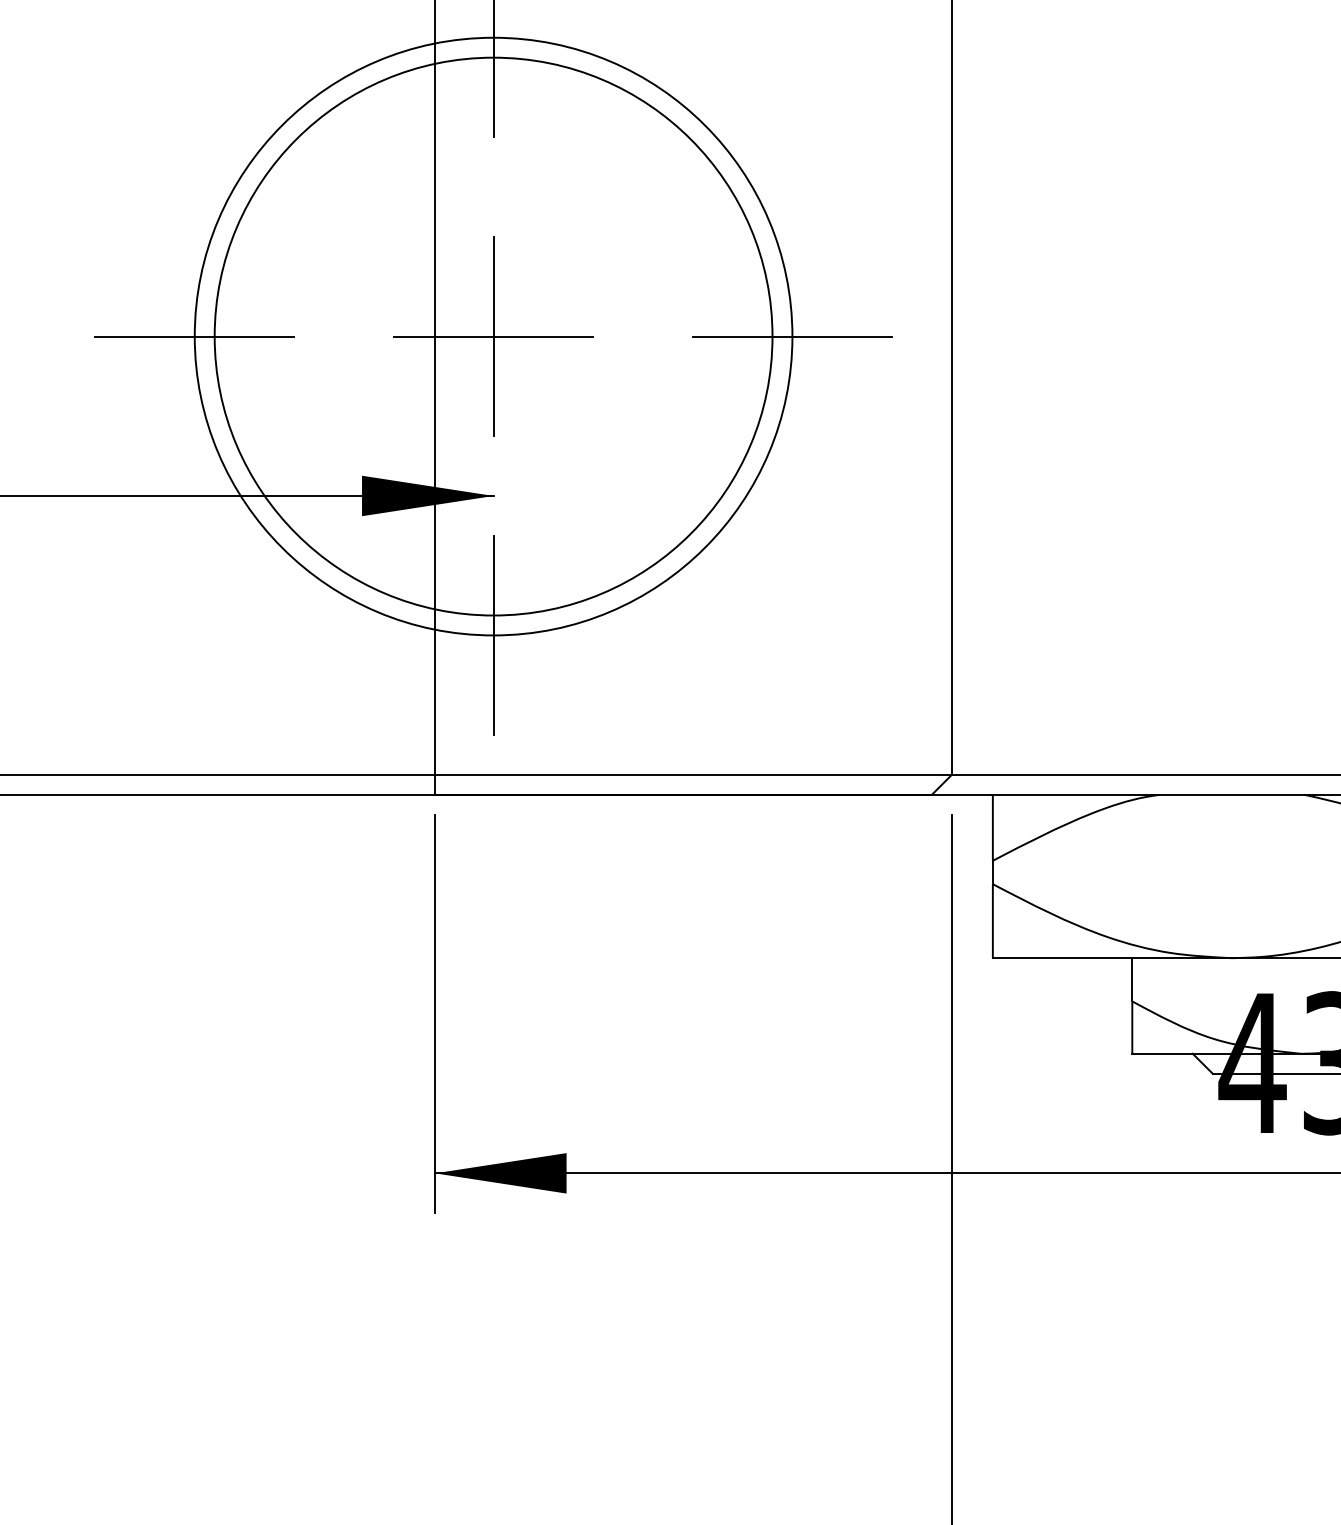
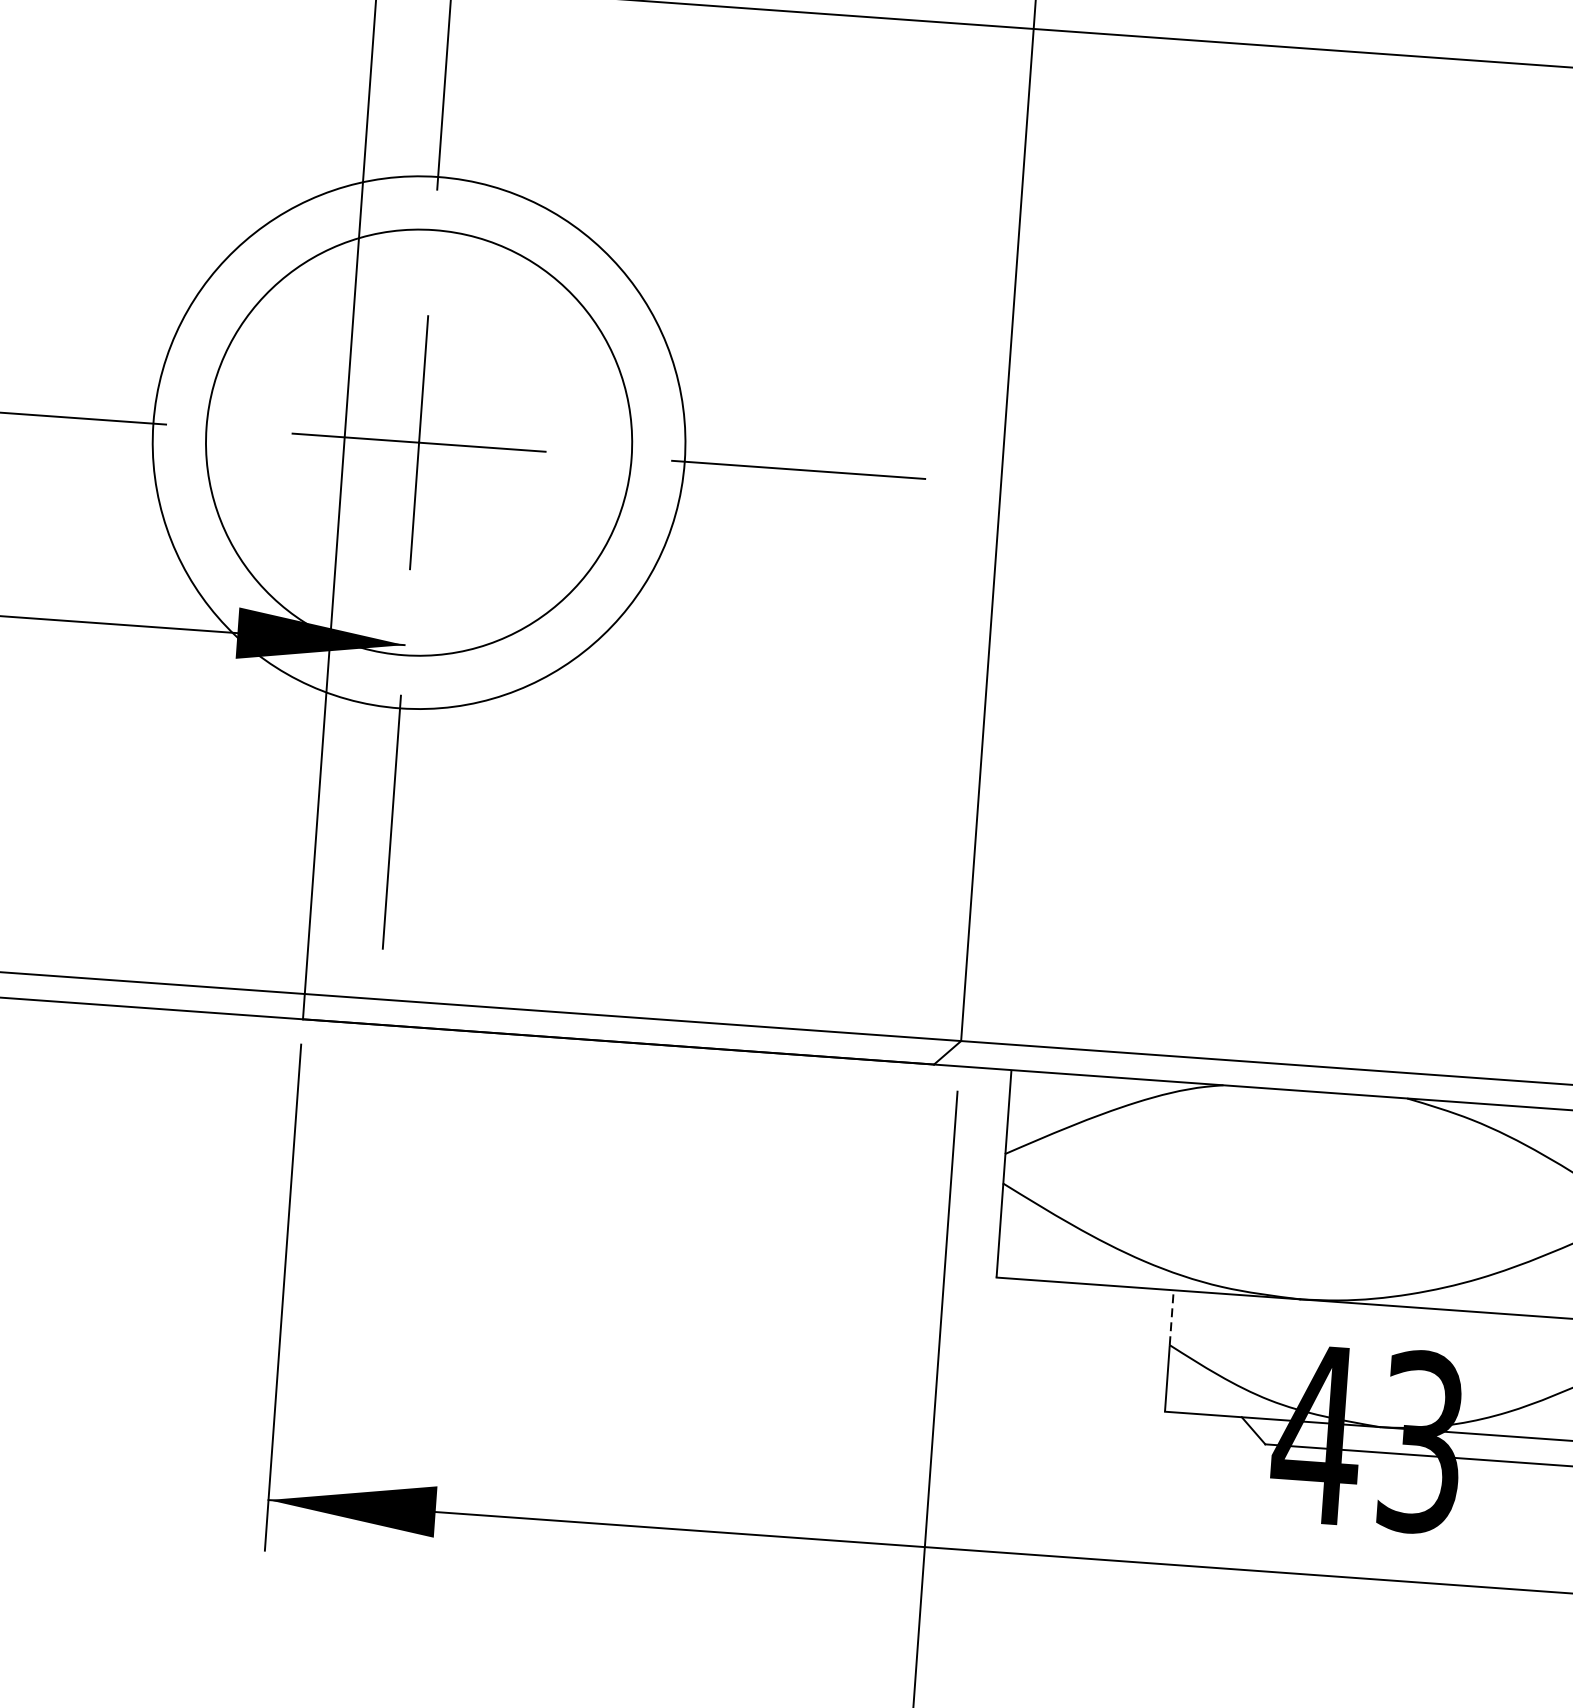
circle: (493, 336) -> (418, 442), size x0.6
circle: (493, 336) -> (418, 442), size x0.7
line: (1132, 979) -> (1171, 1317), solid -> dashed

